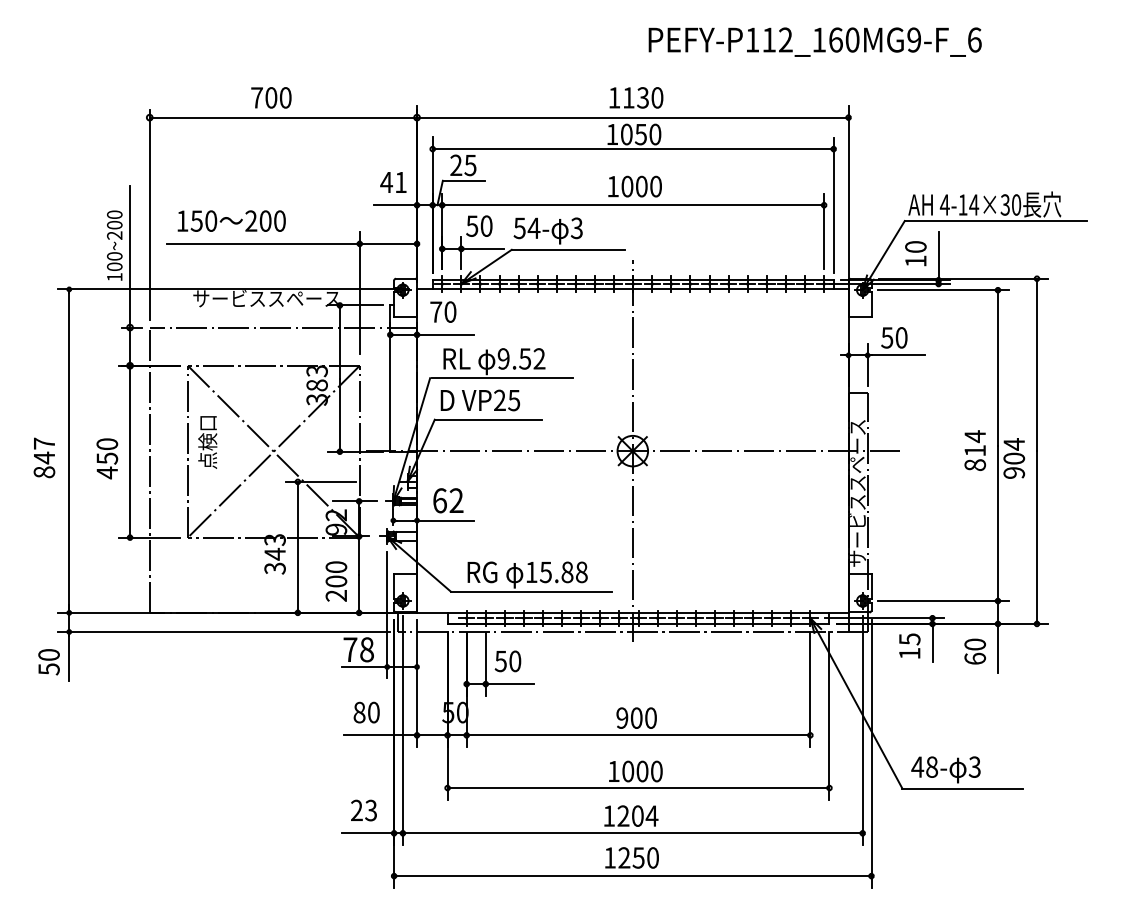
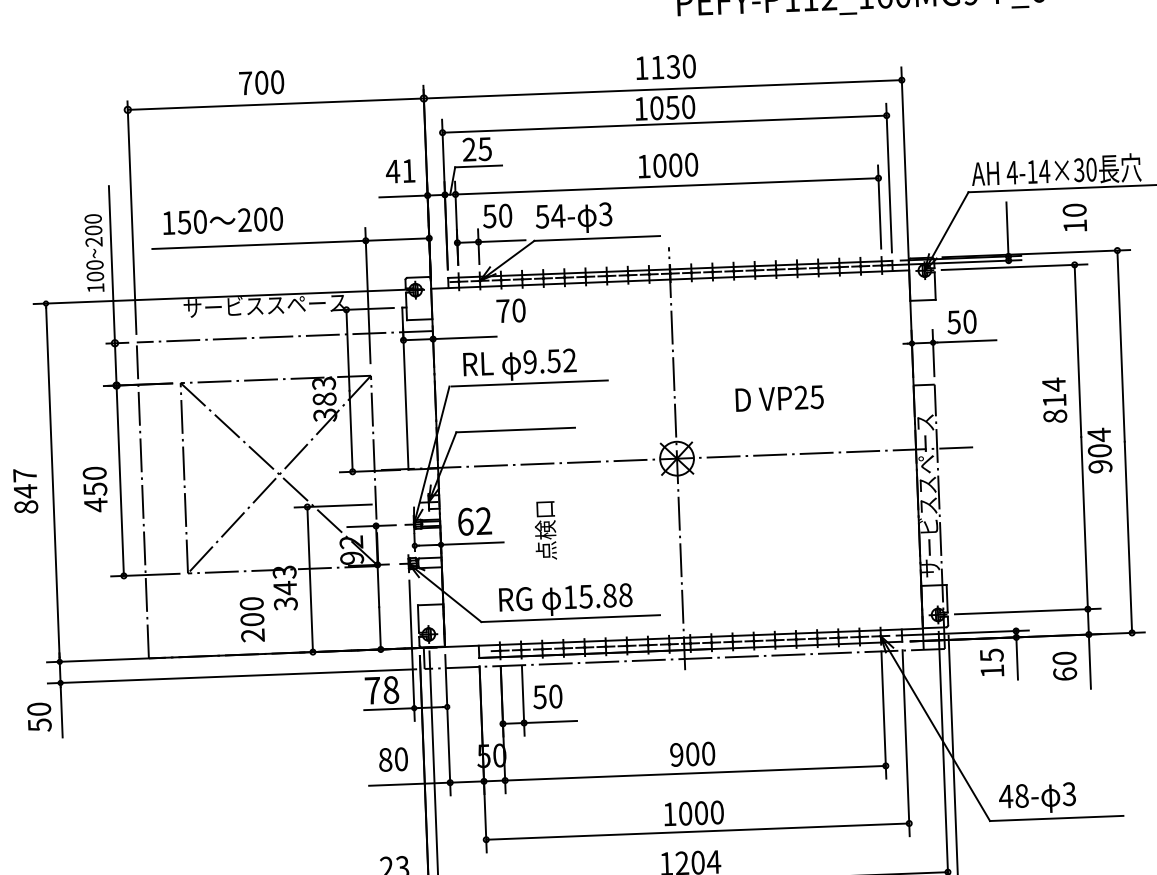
text: (915, 253) -> (1074, 217), moved
text: (443, 311) -> (511, 310), moved
text: (480, 400) -> (779, 398), moved
text: (207, 442) -> (545, 530), moved
text: (974, 450) -> (1053, 400), moved
text: (336, 581) -> (252, 619), moved

